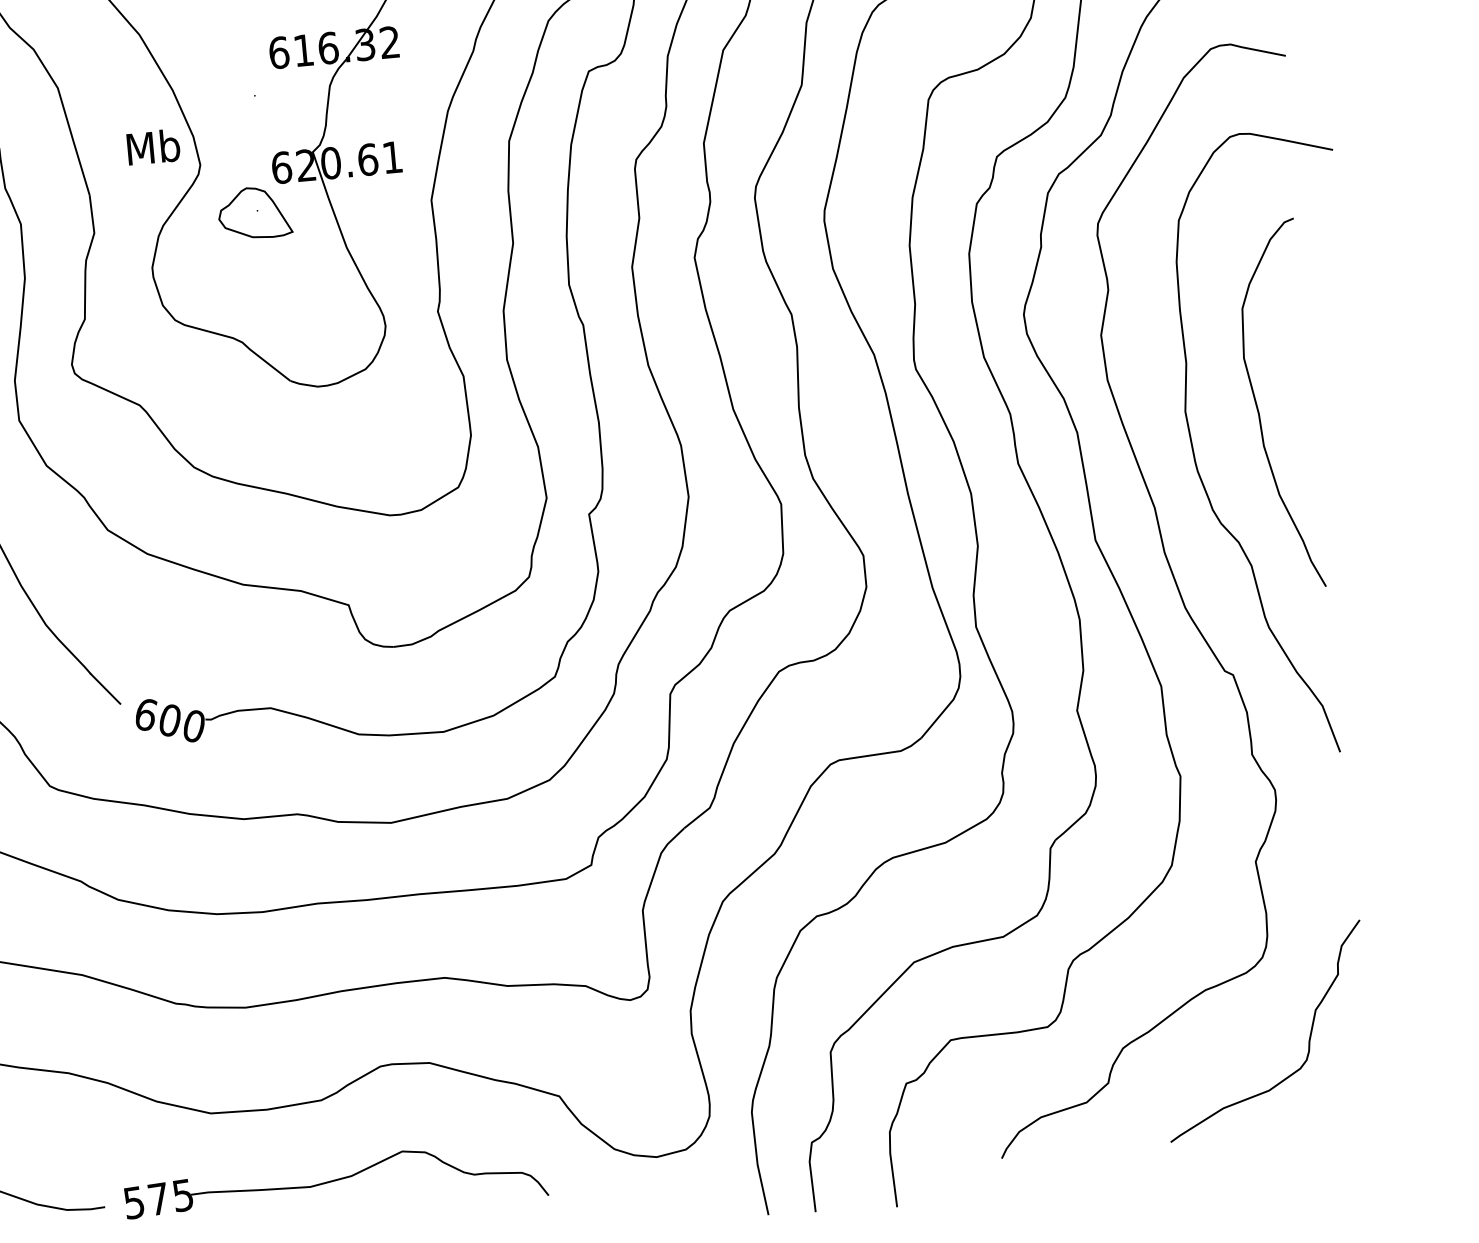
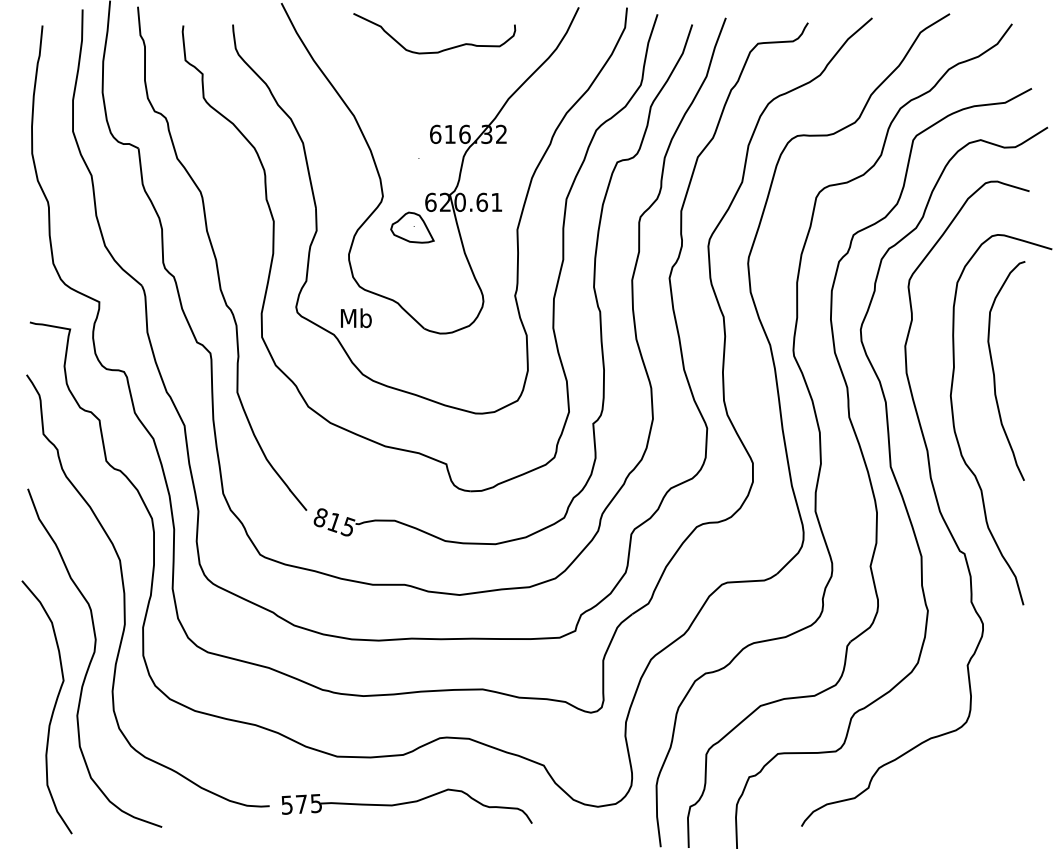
text: (153, 147) -> (356, 318), moved
curve: (1258, 405) -> (994, 370), moved
text: (169, 720) -> (334, 522), 600 -> 815
curve: (1307, 1040) -> (988, 773), removed

